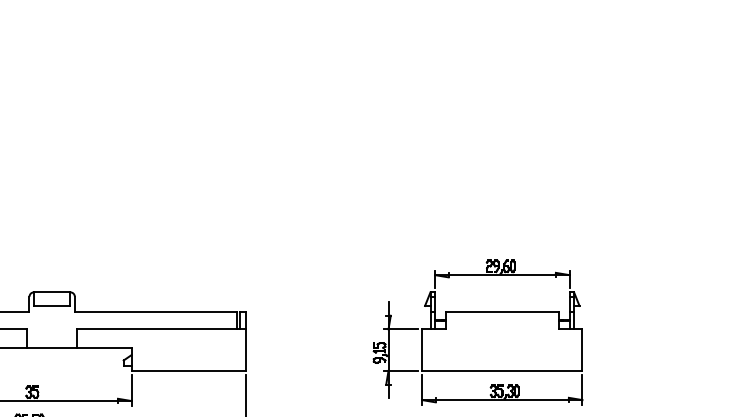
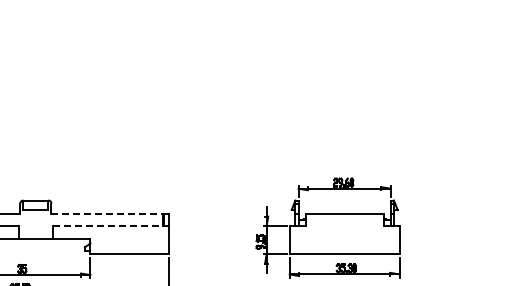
line: (156, 312) -> (107, 214), solid -> dashed
line: (162, 328) -> (111, 225), solid -> dashed

